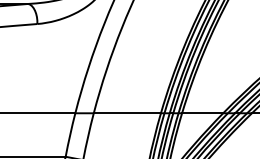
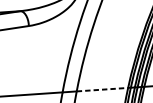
line: (127, 113) -> (102, 89), solid -> dashed

